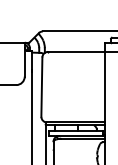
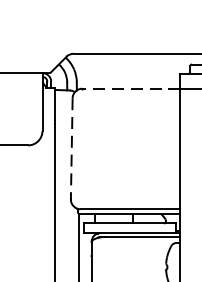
line: (76, 51) -> (130, 88), solid -> dashed
line: (41, 87) -> (71, 149), solid -> dashed

